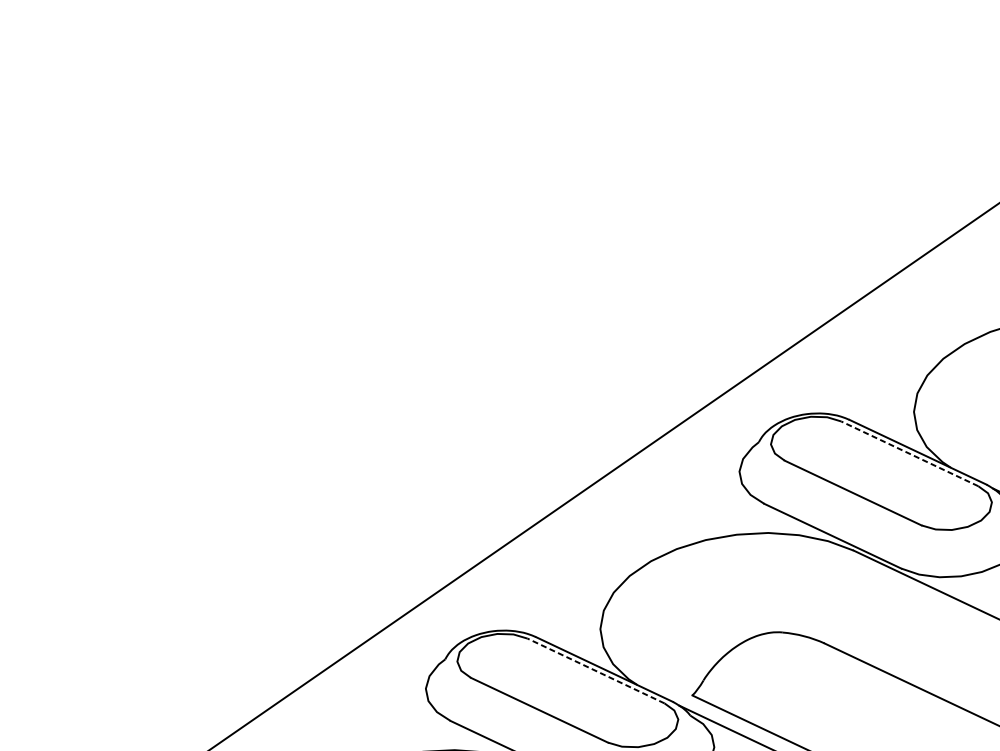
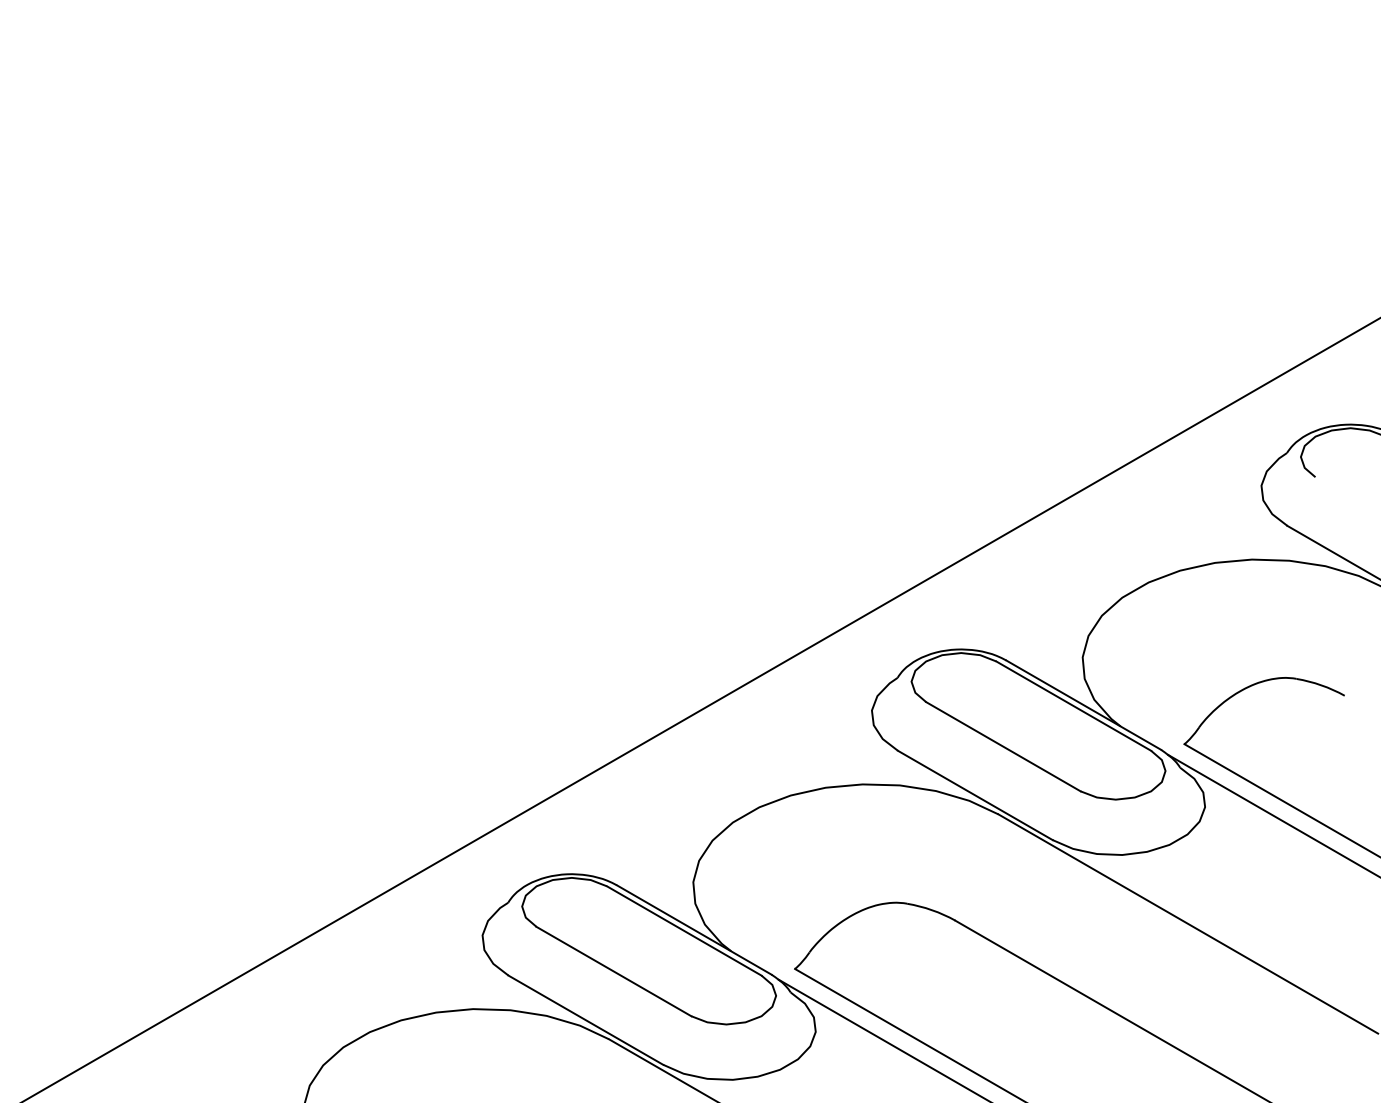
line: (909, 453) -> (1073, 705), dashed -> solid
line: (595, 670) -> (683, 930), dashed -> solid

